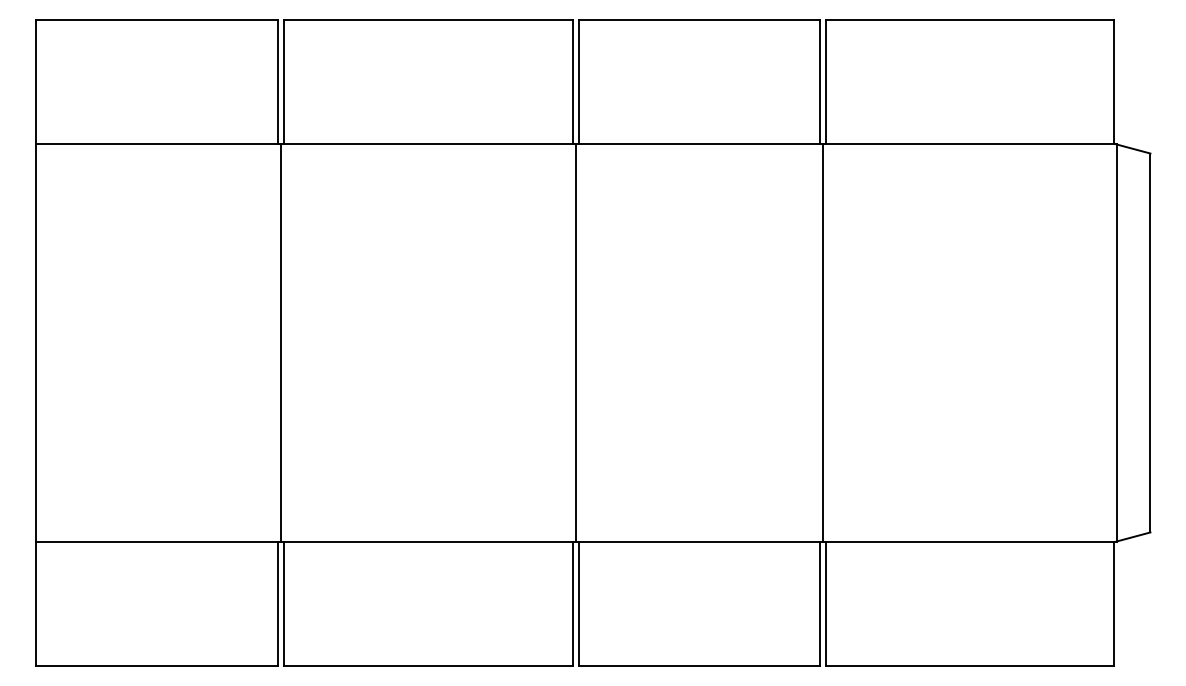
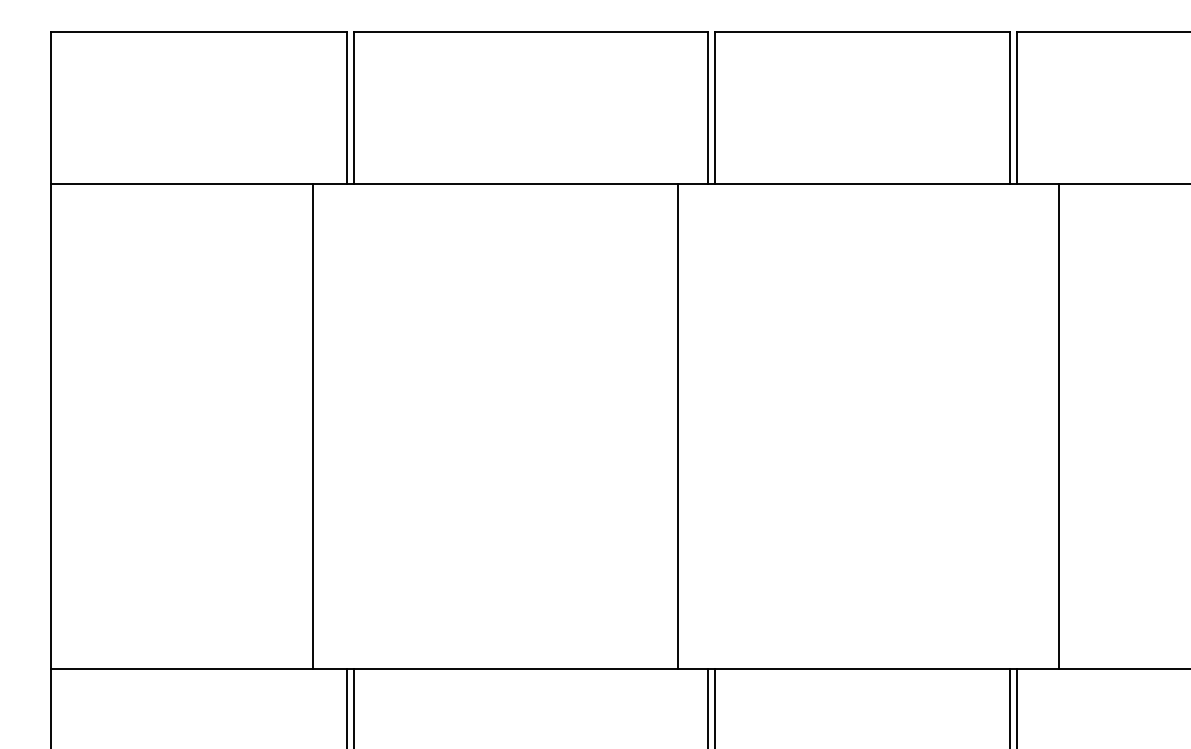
line: (280, 342) -> (312, 426), moved
line: (576, 342) -> (678, 426), moved
line: (823, 342) -> (1059, 426), moved

